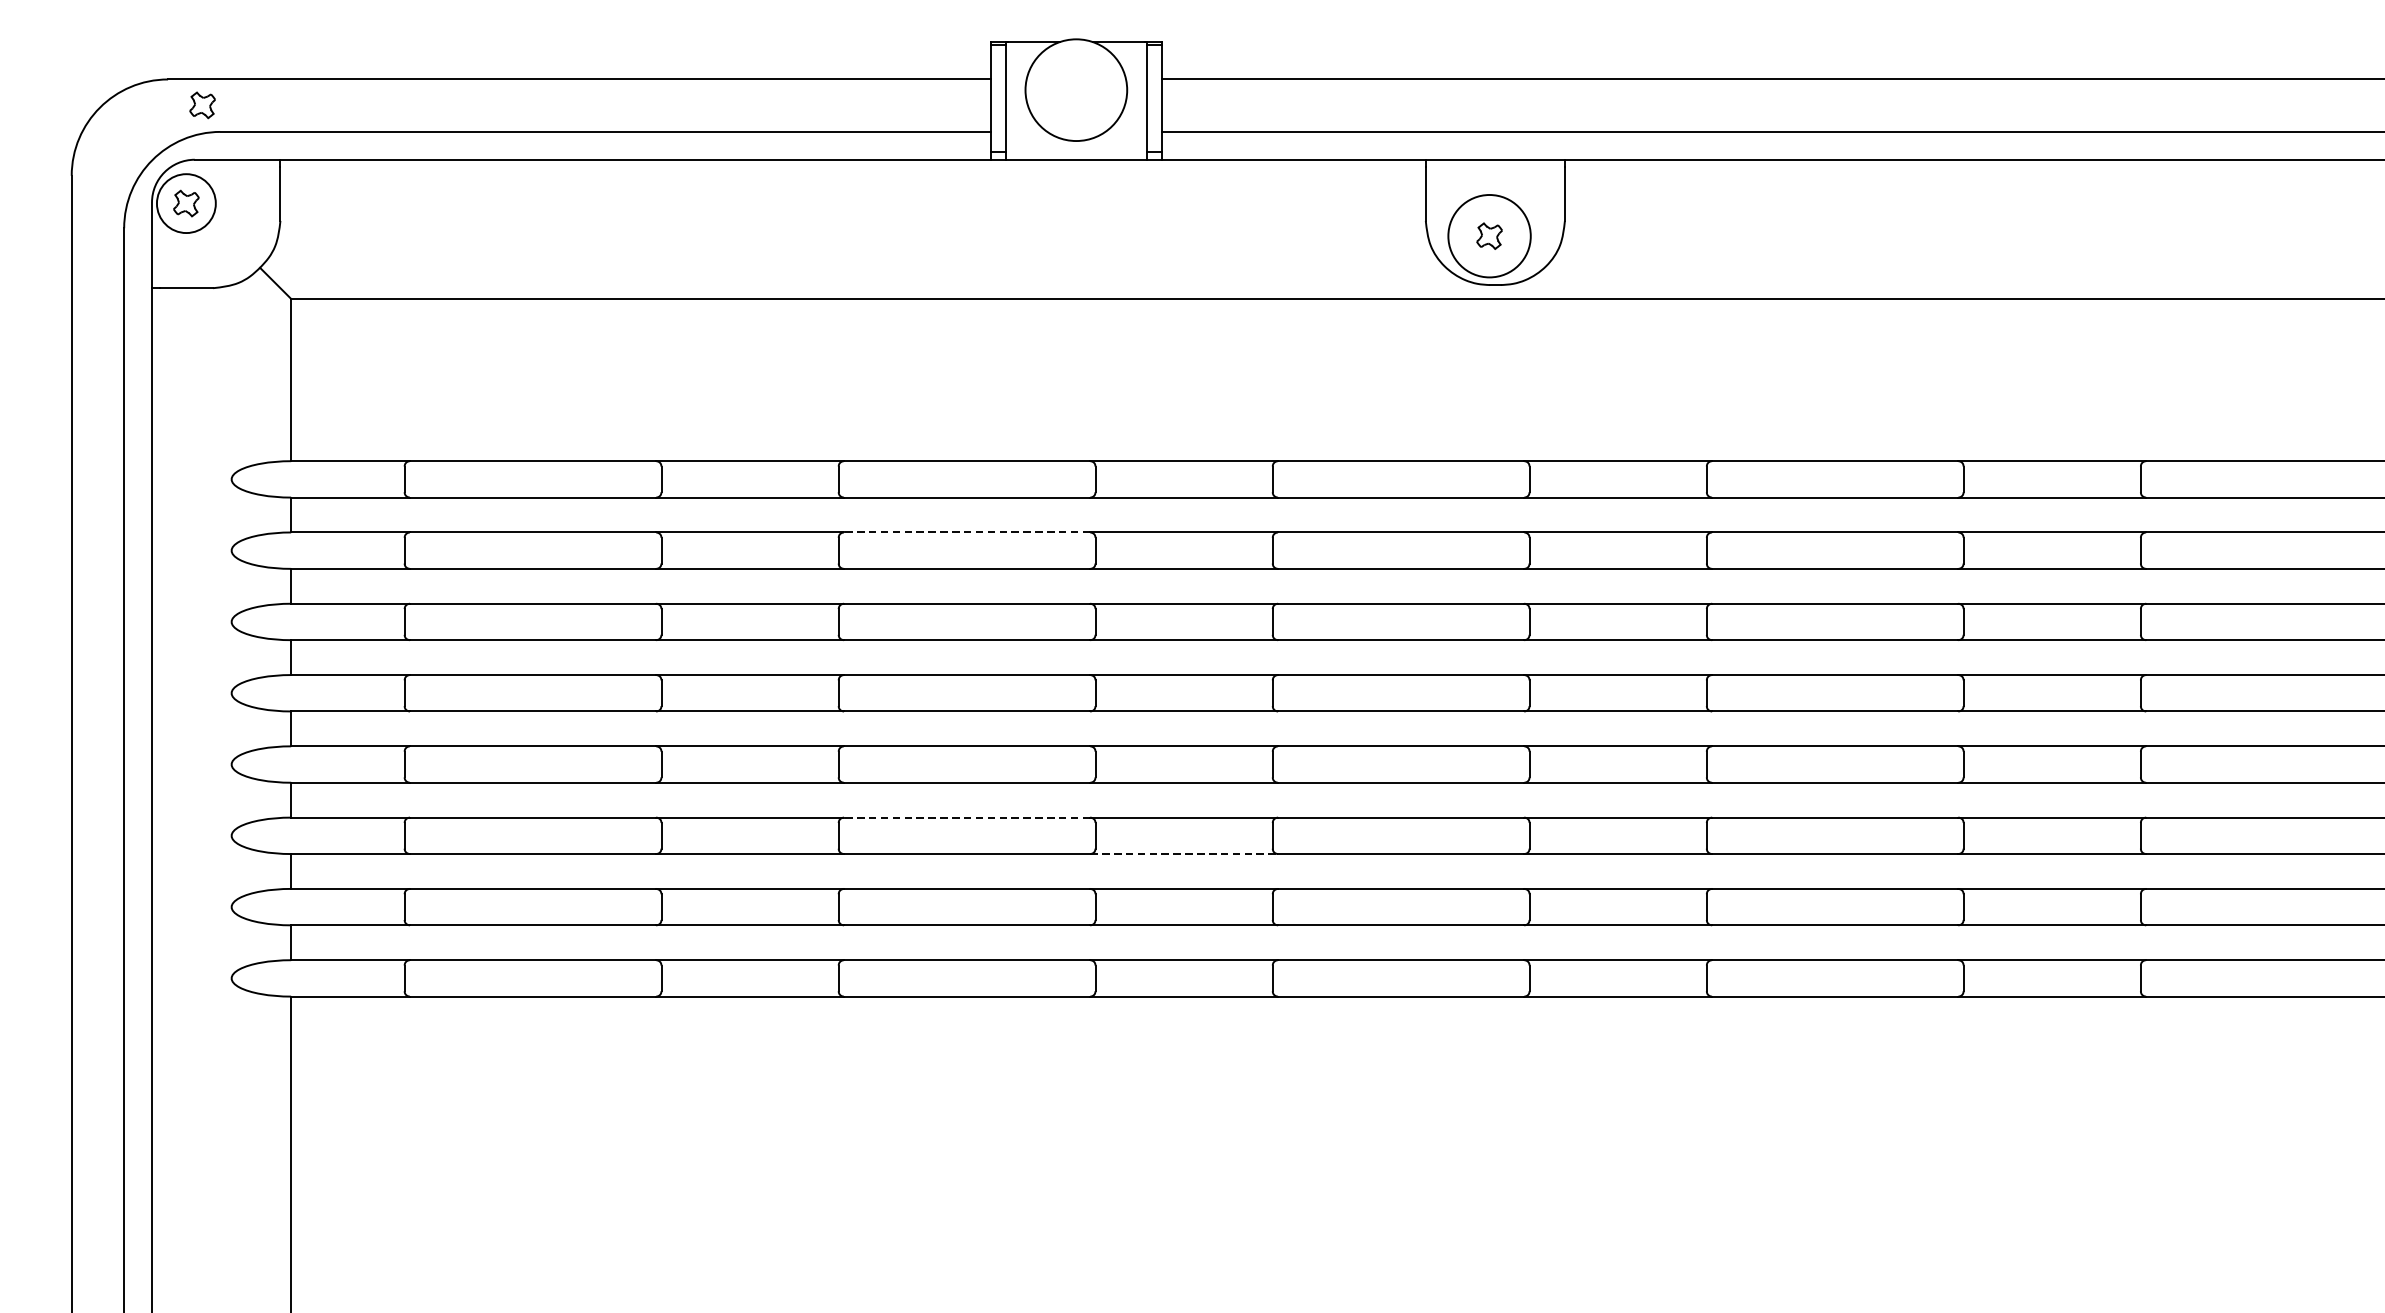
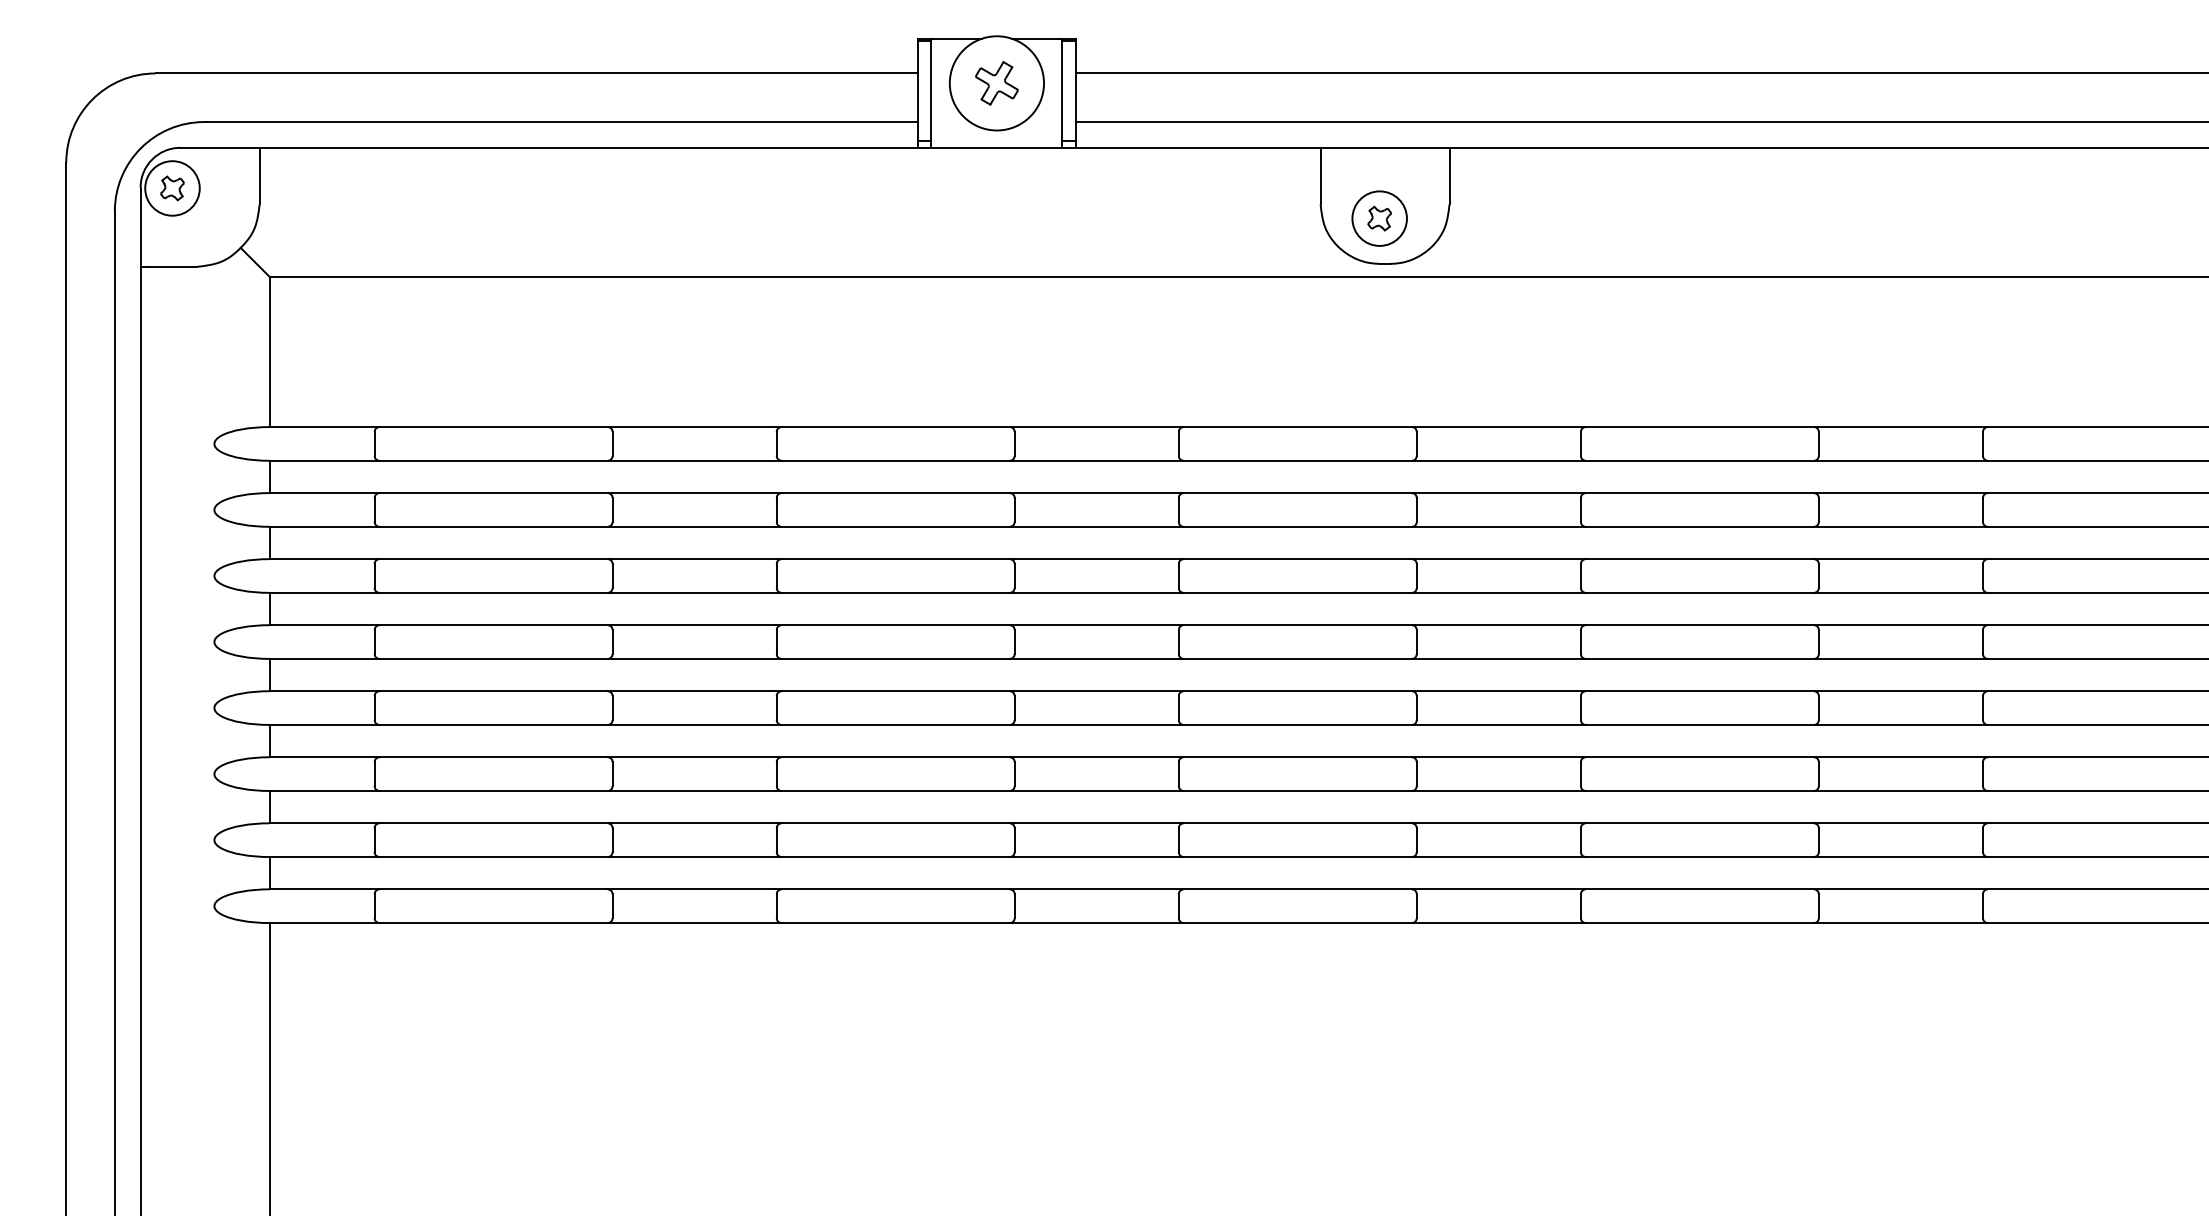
part: (1075, 90) -> (996, 83), added
part: (202, 105) -> (187, 97), removed
circle: (1489, 236) -> (1379, 218), size x0.71
line: (966, 532) -> (895, 493), dashed -> solid
line: (966, 817) -> (895, 757), dashed -> solid
line: (1184, 853) -> (1097, 790), dashed -> solid

